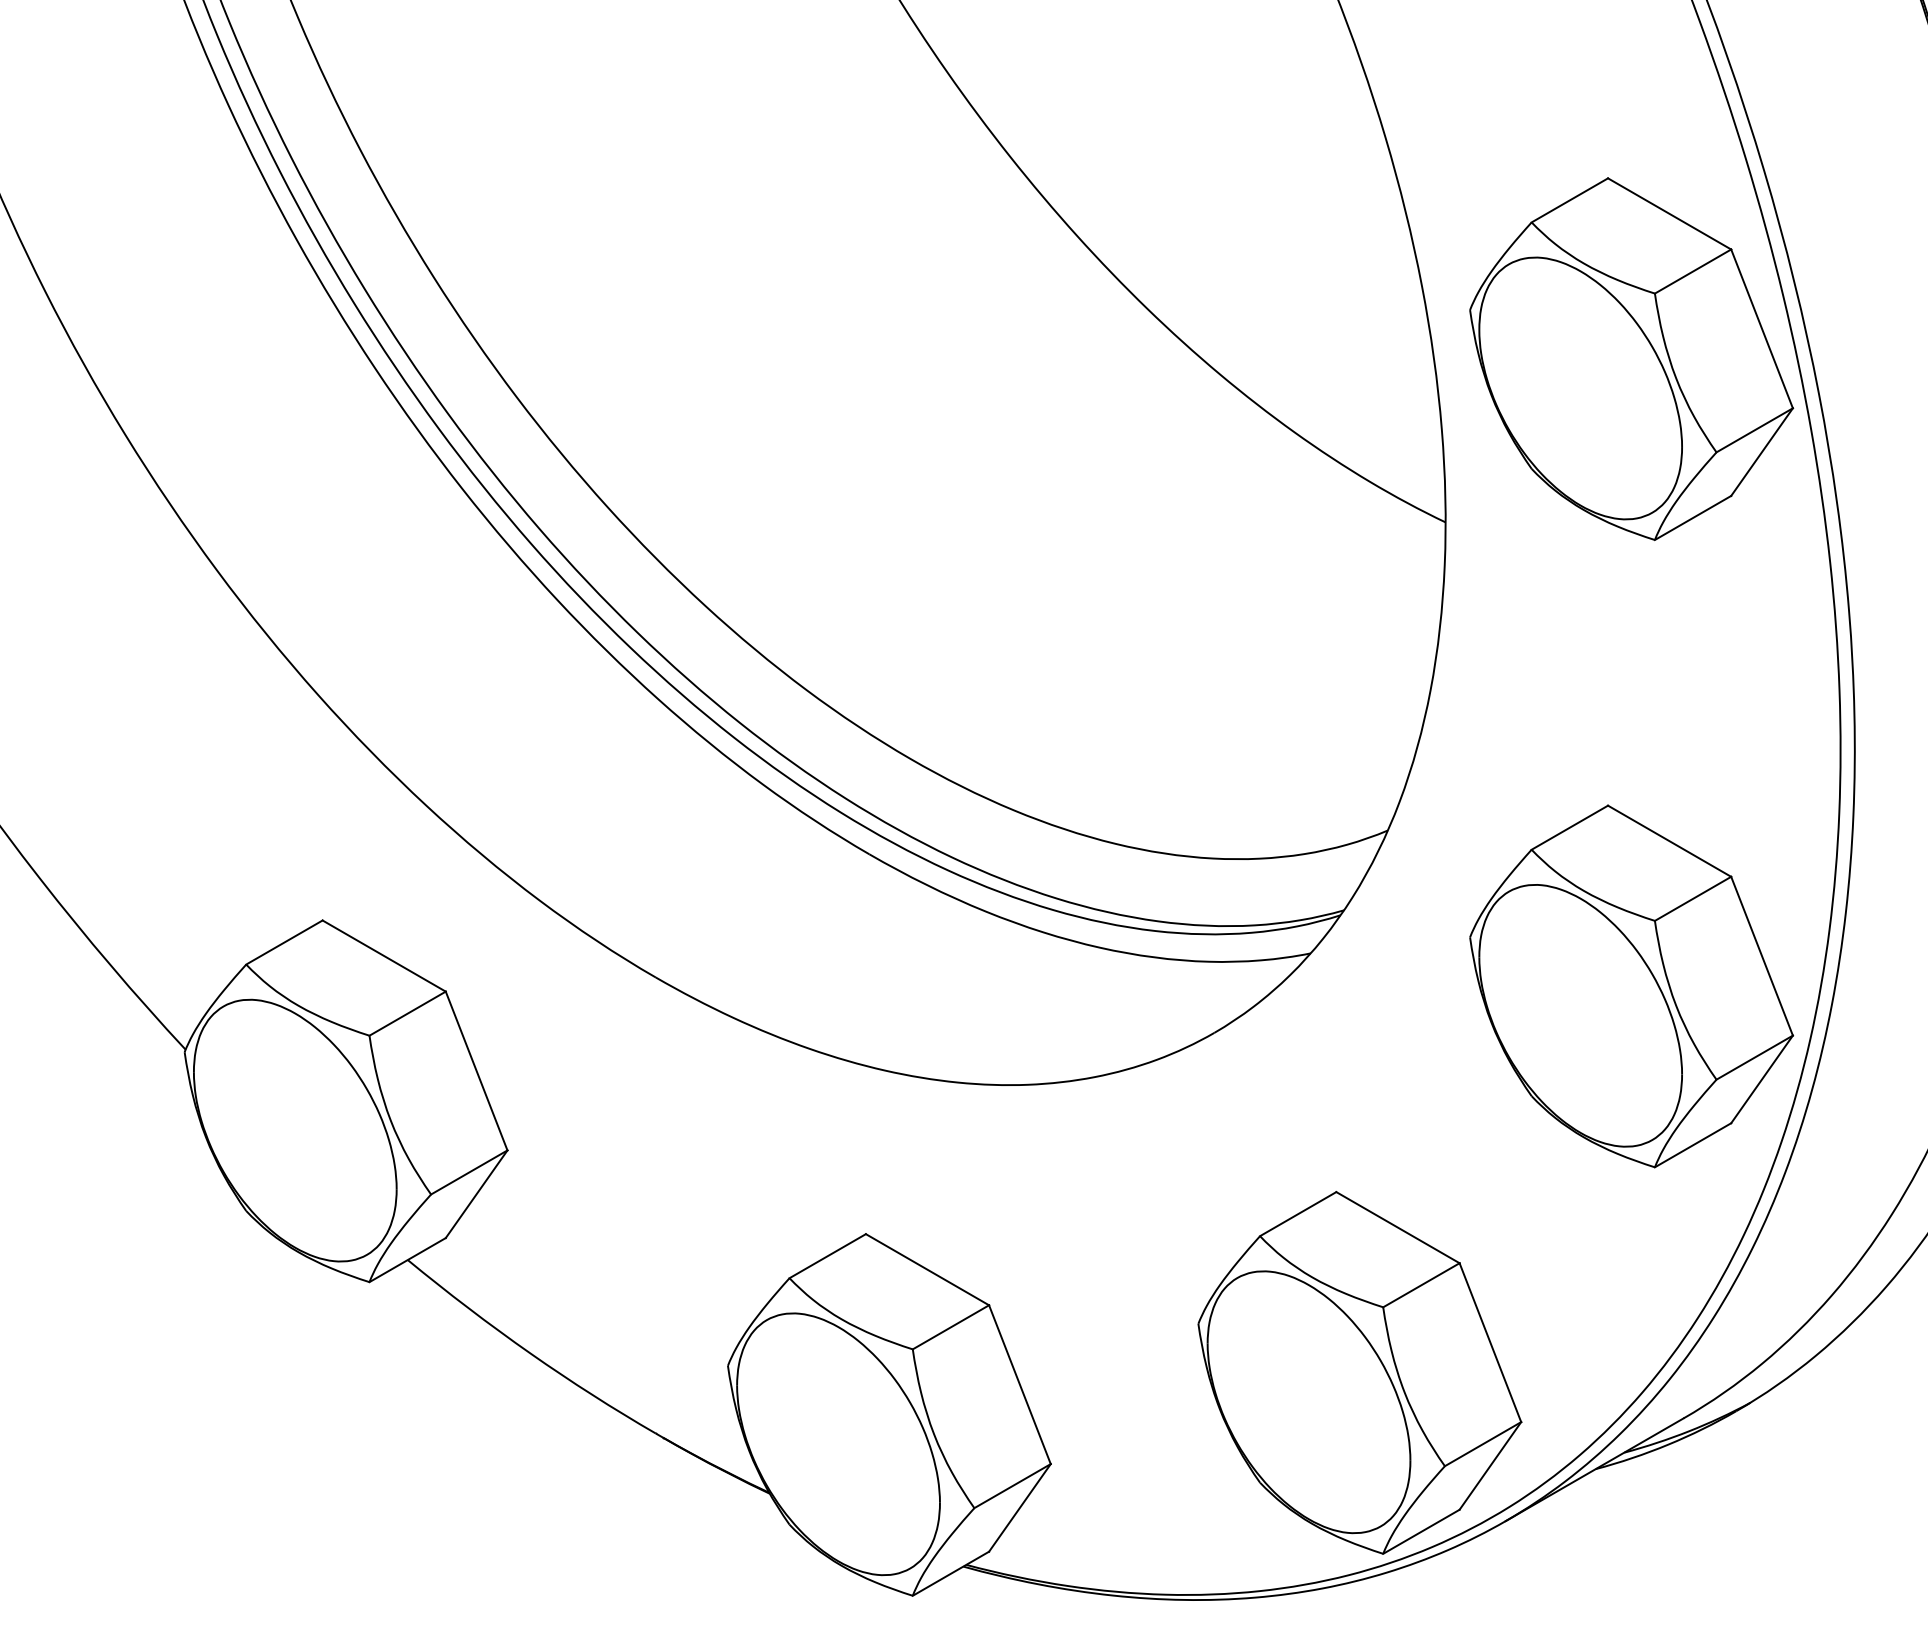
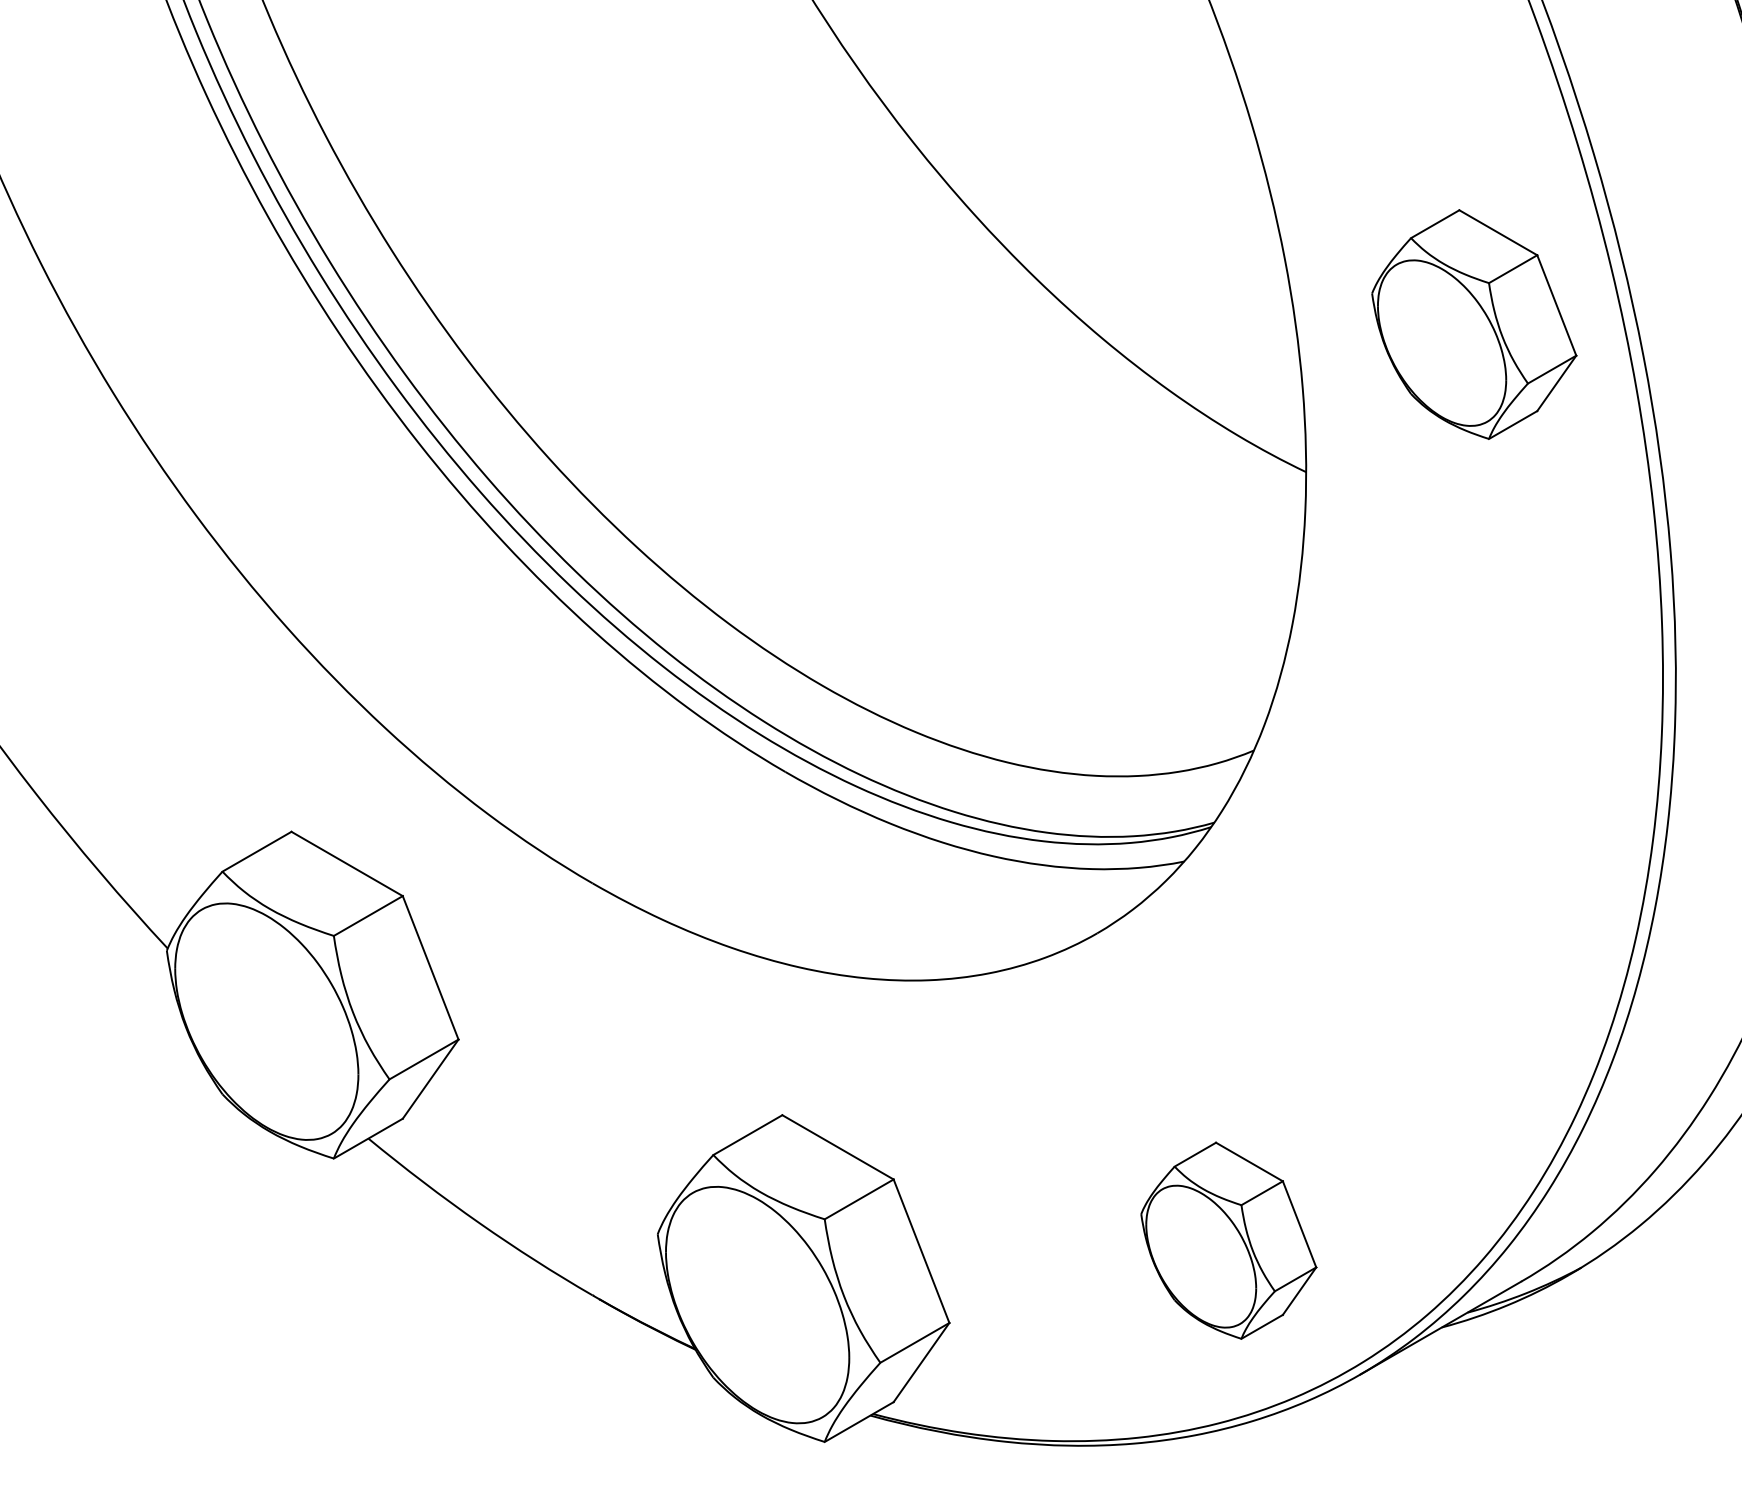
part: (1631, 358) -> (1474, 324), size x0.7
part: (1630, 986) -> (1473, 891), removed
part: (1359, 1372) -> (1228, 1240), size x0.6

